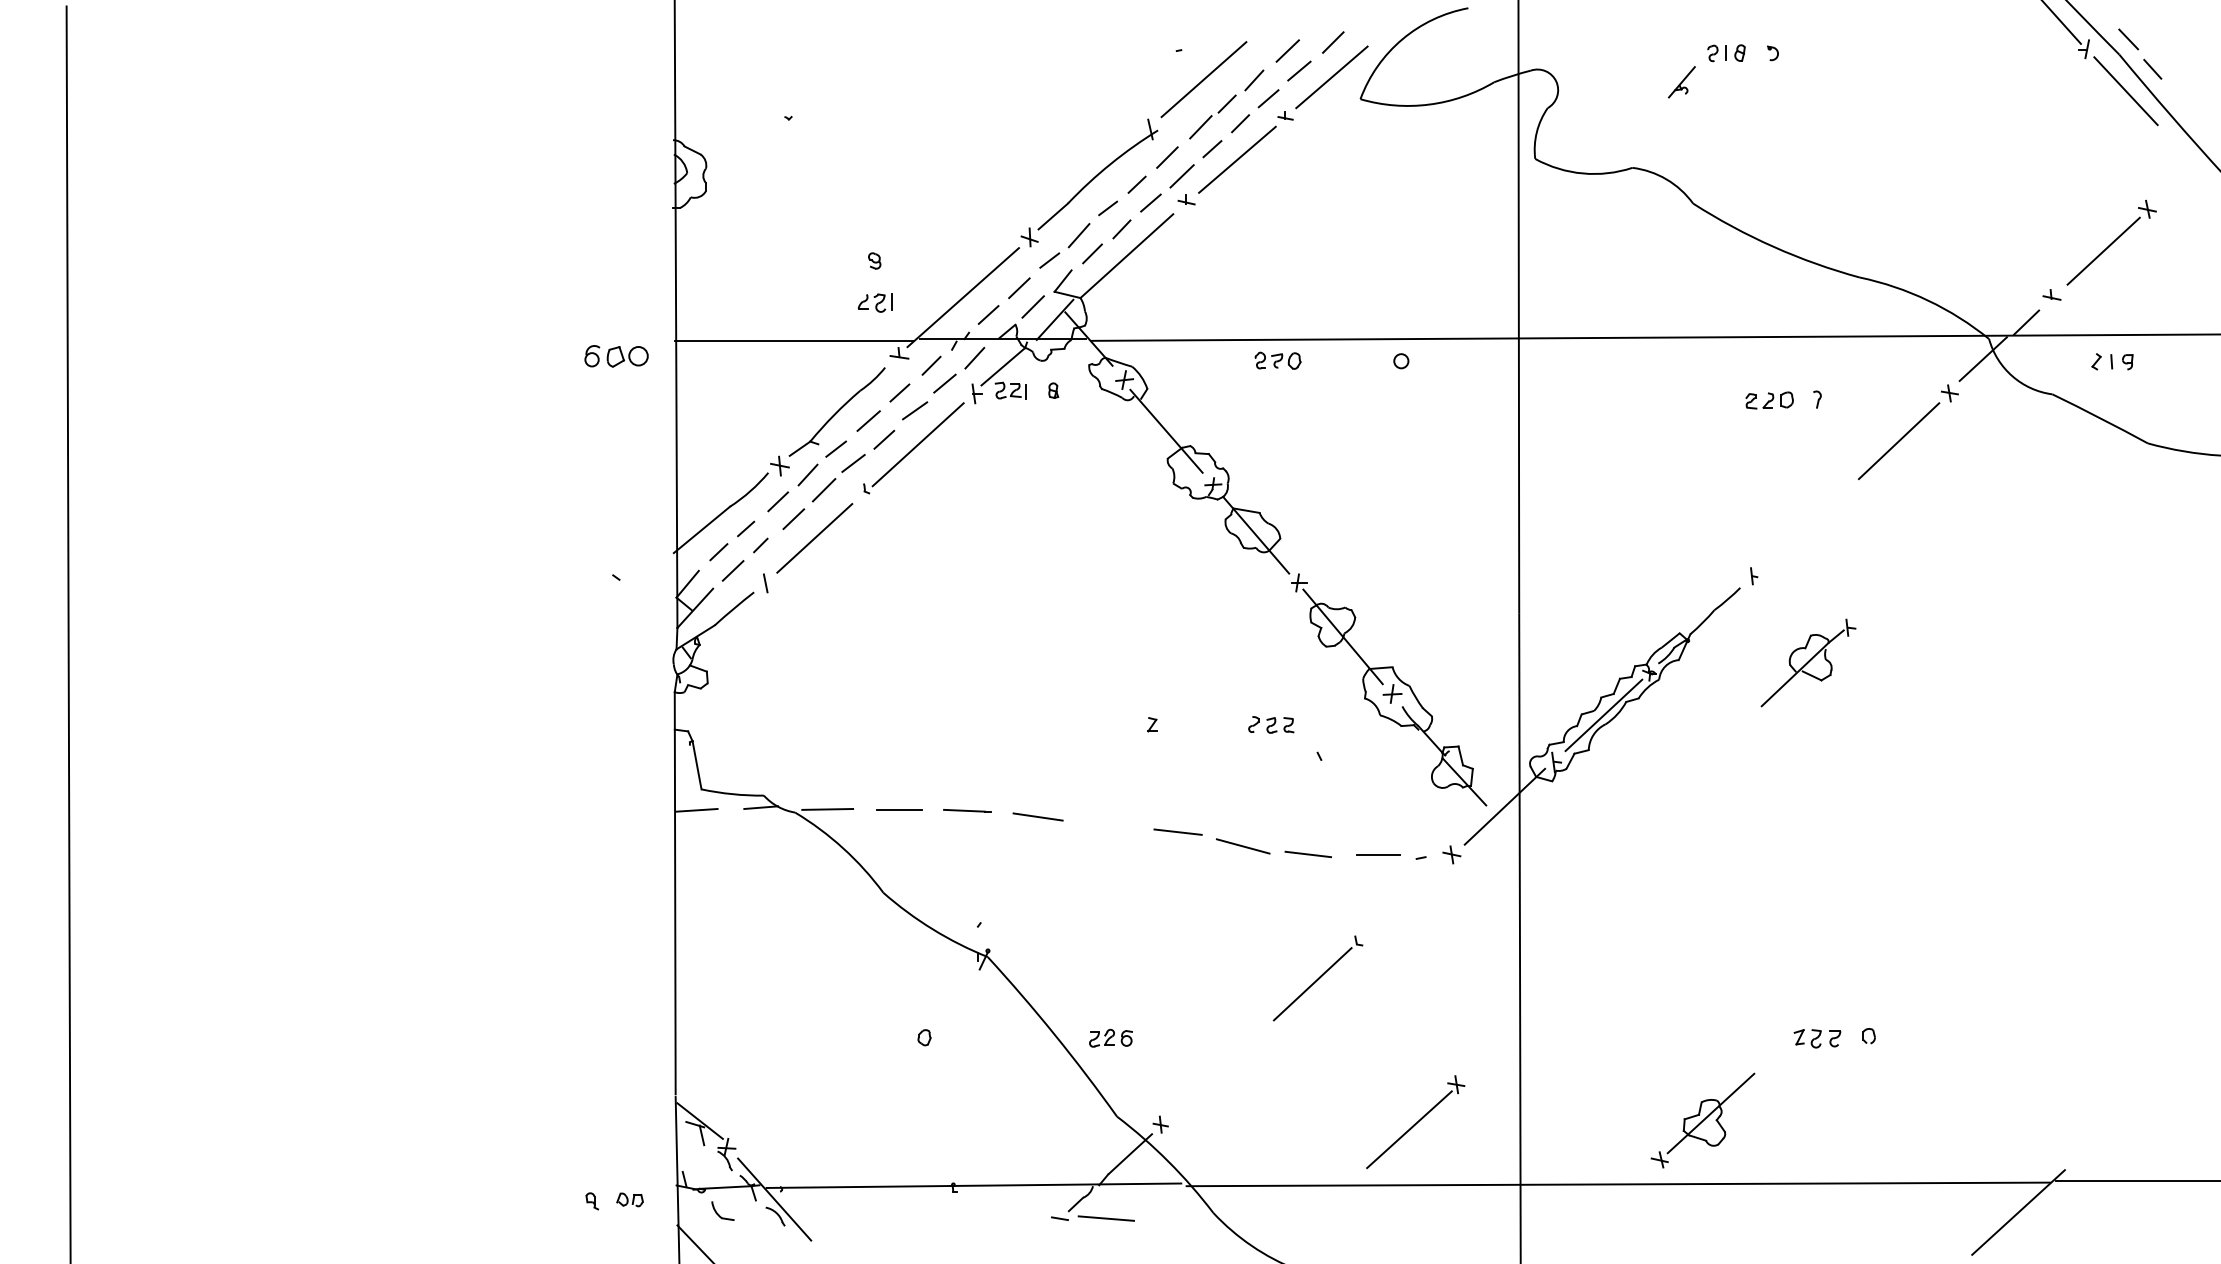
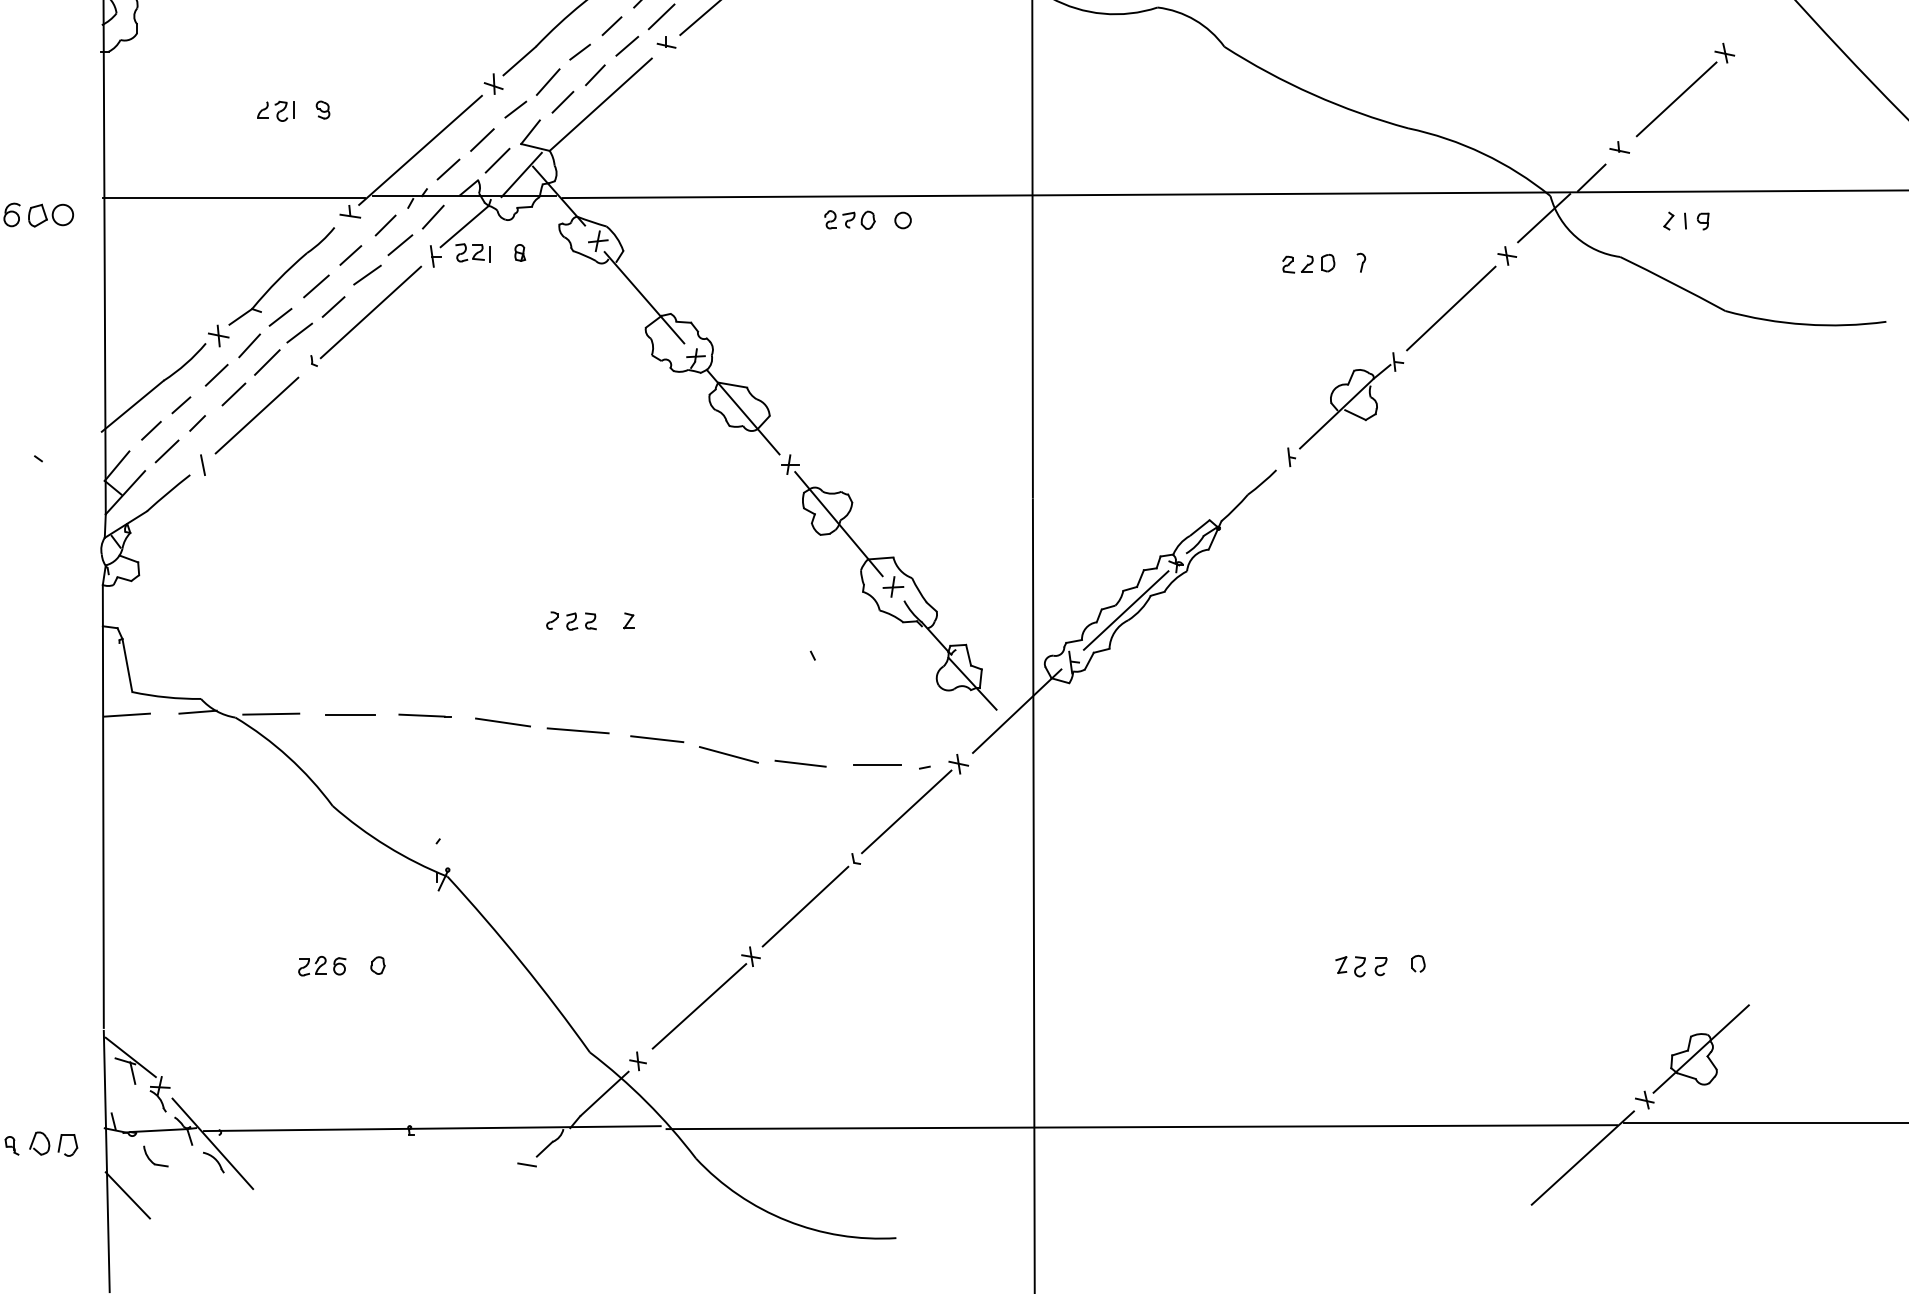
part: (874, 302) -> (275, 110), moved
part: (1277, 360) -> (849, 219), moved
part: (1808, 662) -> (1351, 400), moved
part: (1271, 724) -> (571, 620), moved
line: (1404, 897) -> (906, 811), added
part: (1110, 1037) -> (321, 965), moved
part: (1702, 1120) -> (1691, 1056), moved
part: (1415, 1122) -> (706, 998), moved
part: (629, 1199) -> (52, 1143), size x1.67
line: (1105, 1218) -> (577, 730), moved

